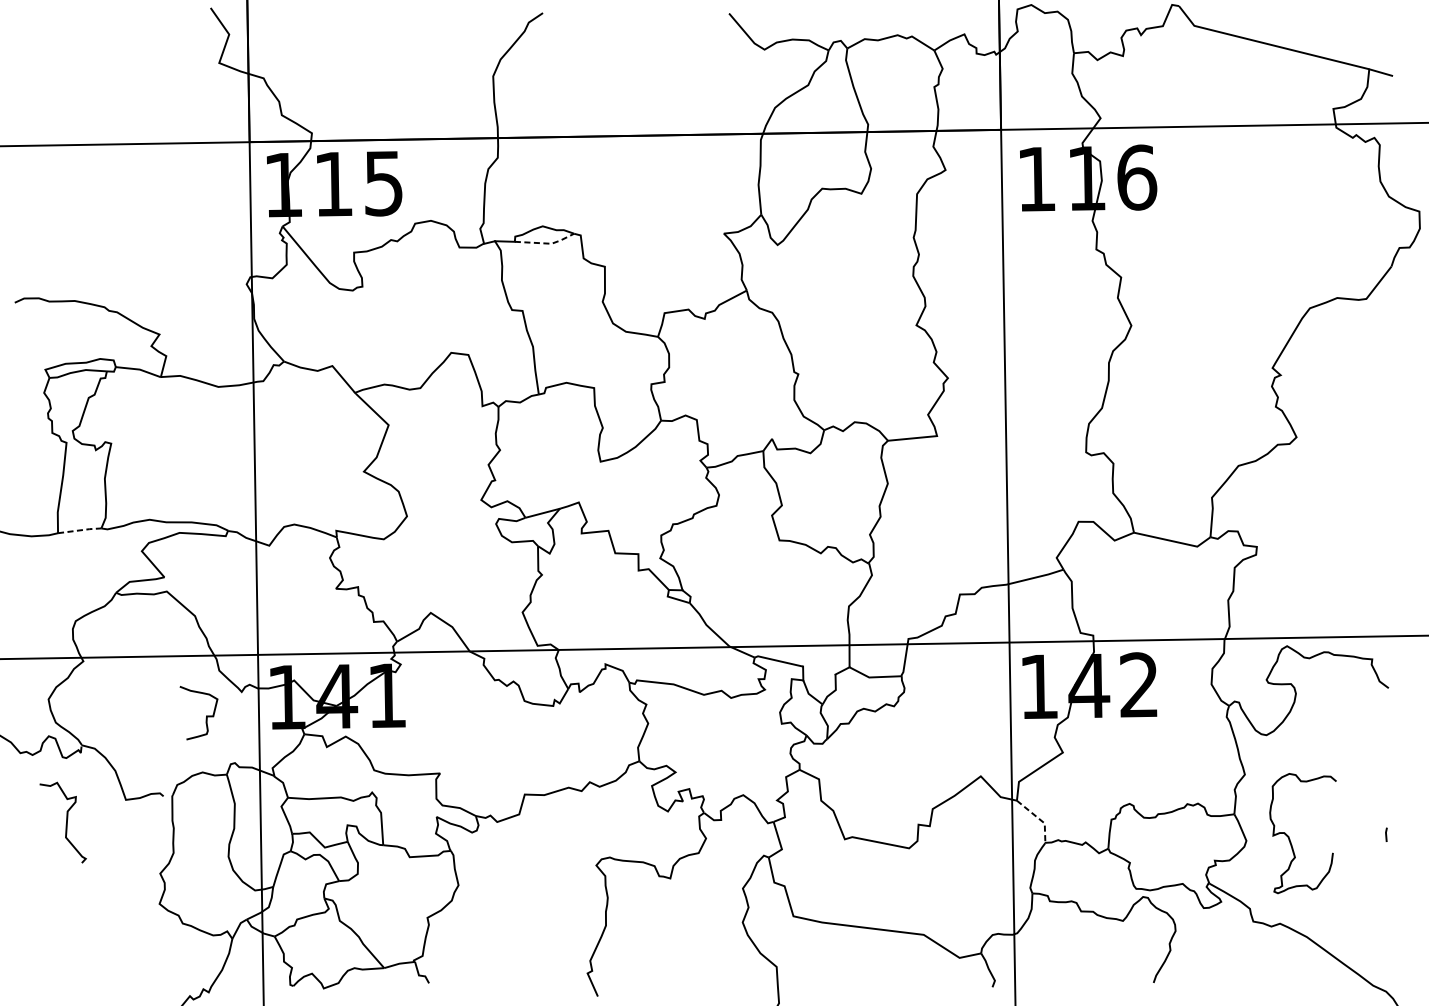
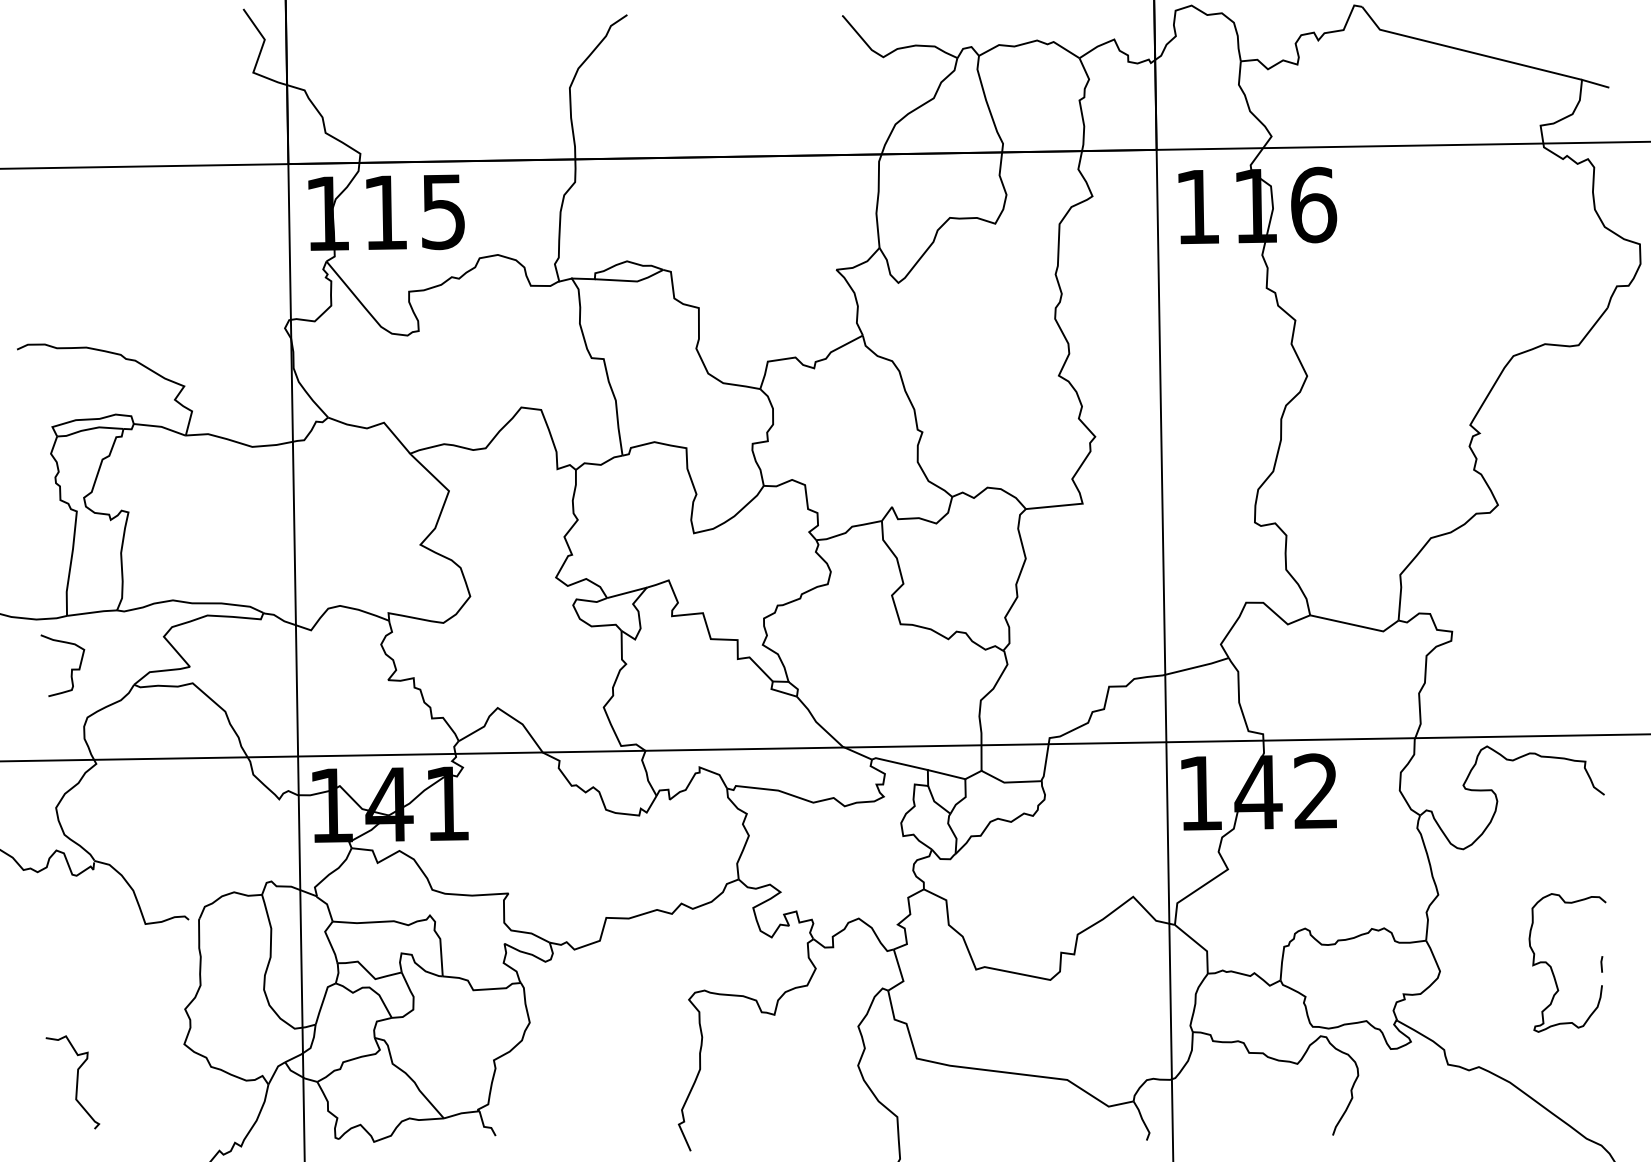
line: (547, 243) -> (632, 281), dashed -> solid
line: (80, 530) -> (92, 612), dashed -> solid
line: (819, 670) -> (946, 774), added
curve: (206, 715) -> (71, 668), moved
line: (1039, 818) -> (1200, 945), dashed -> solid
curve: (66, 822) -> (76, 1082), moved
curve: (1290, 838) -> (1552, 968), moved

